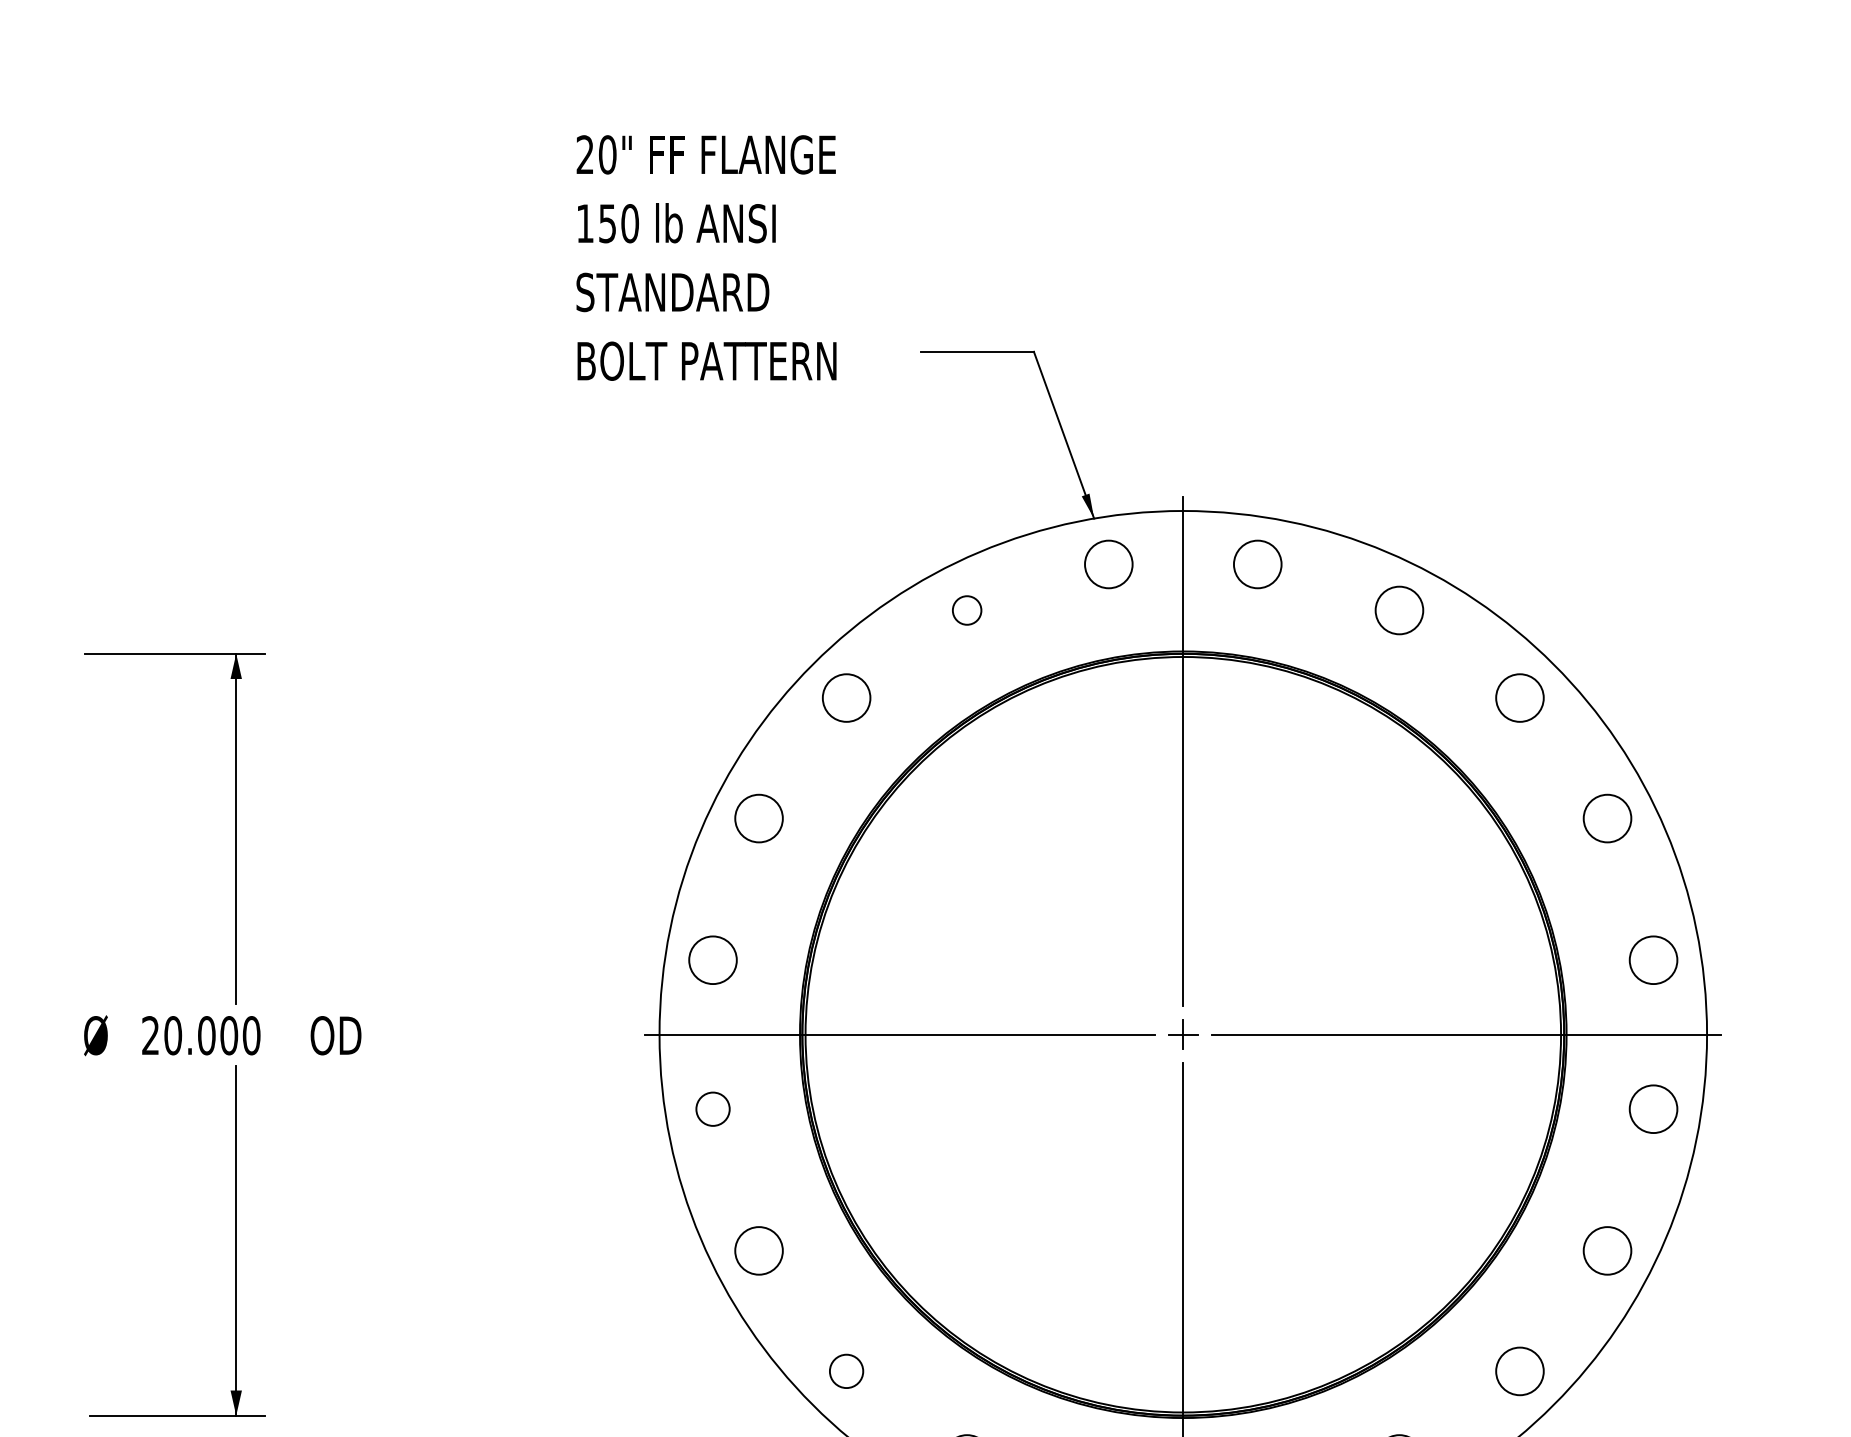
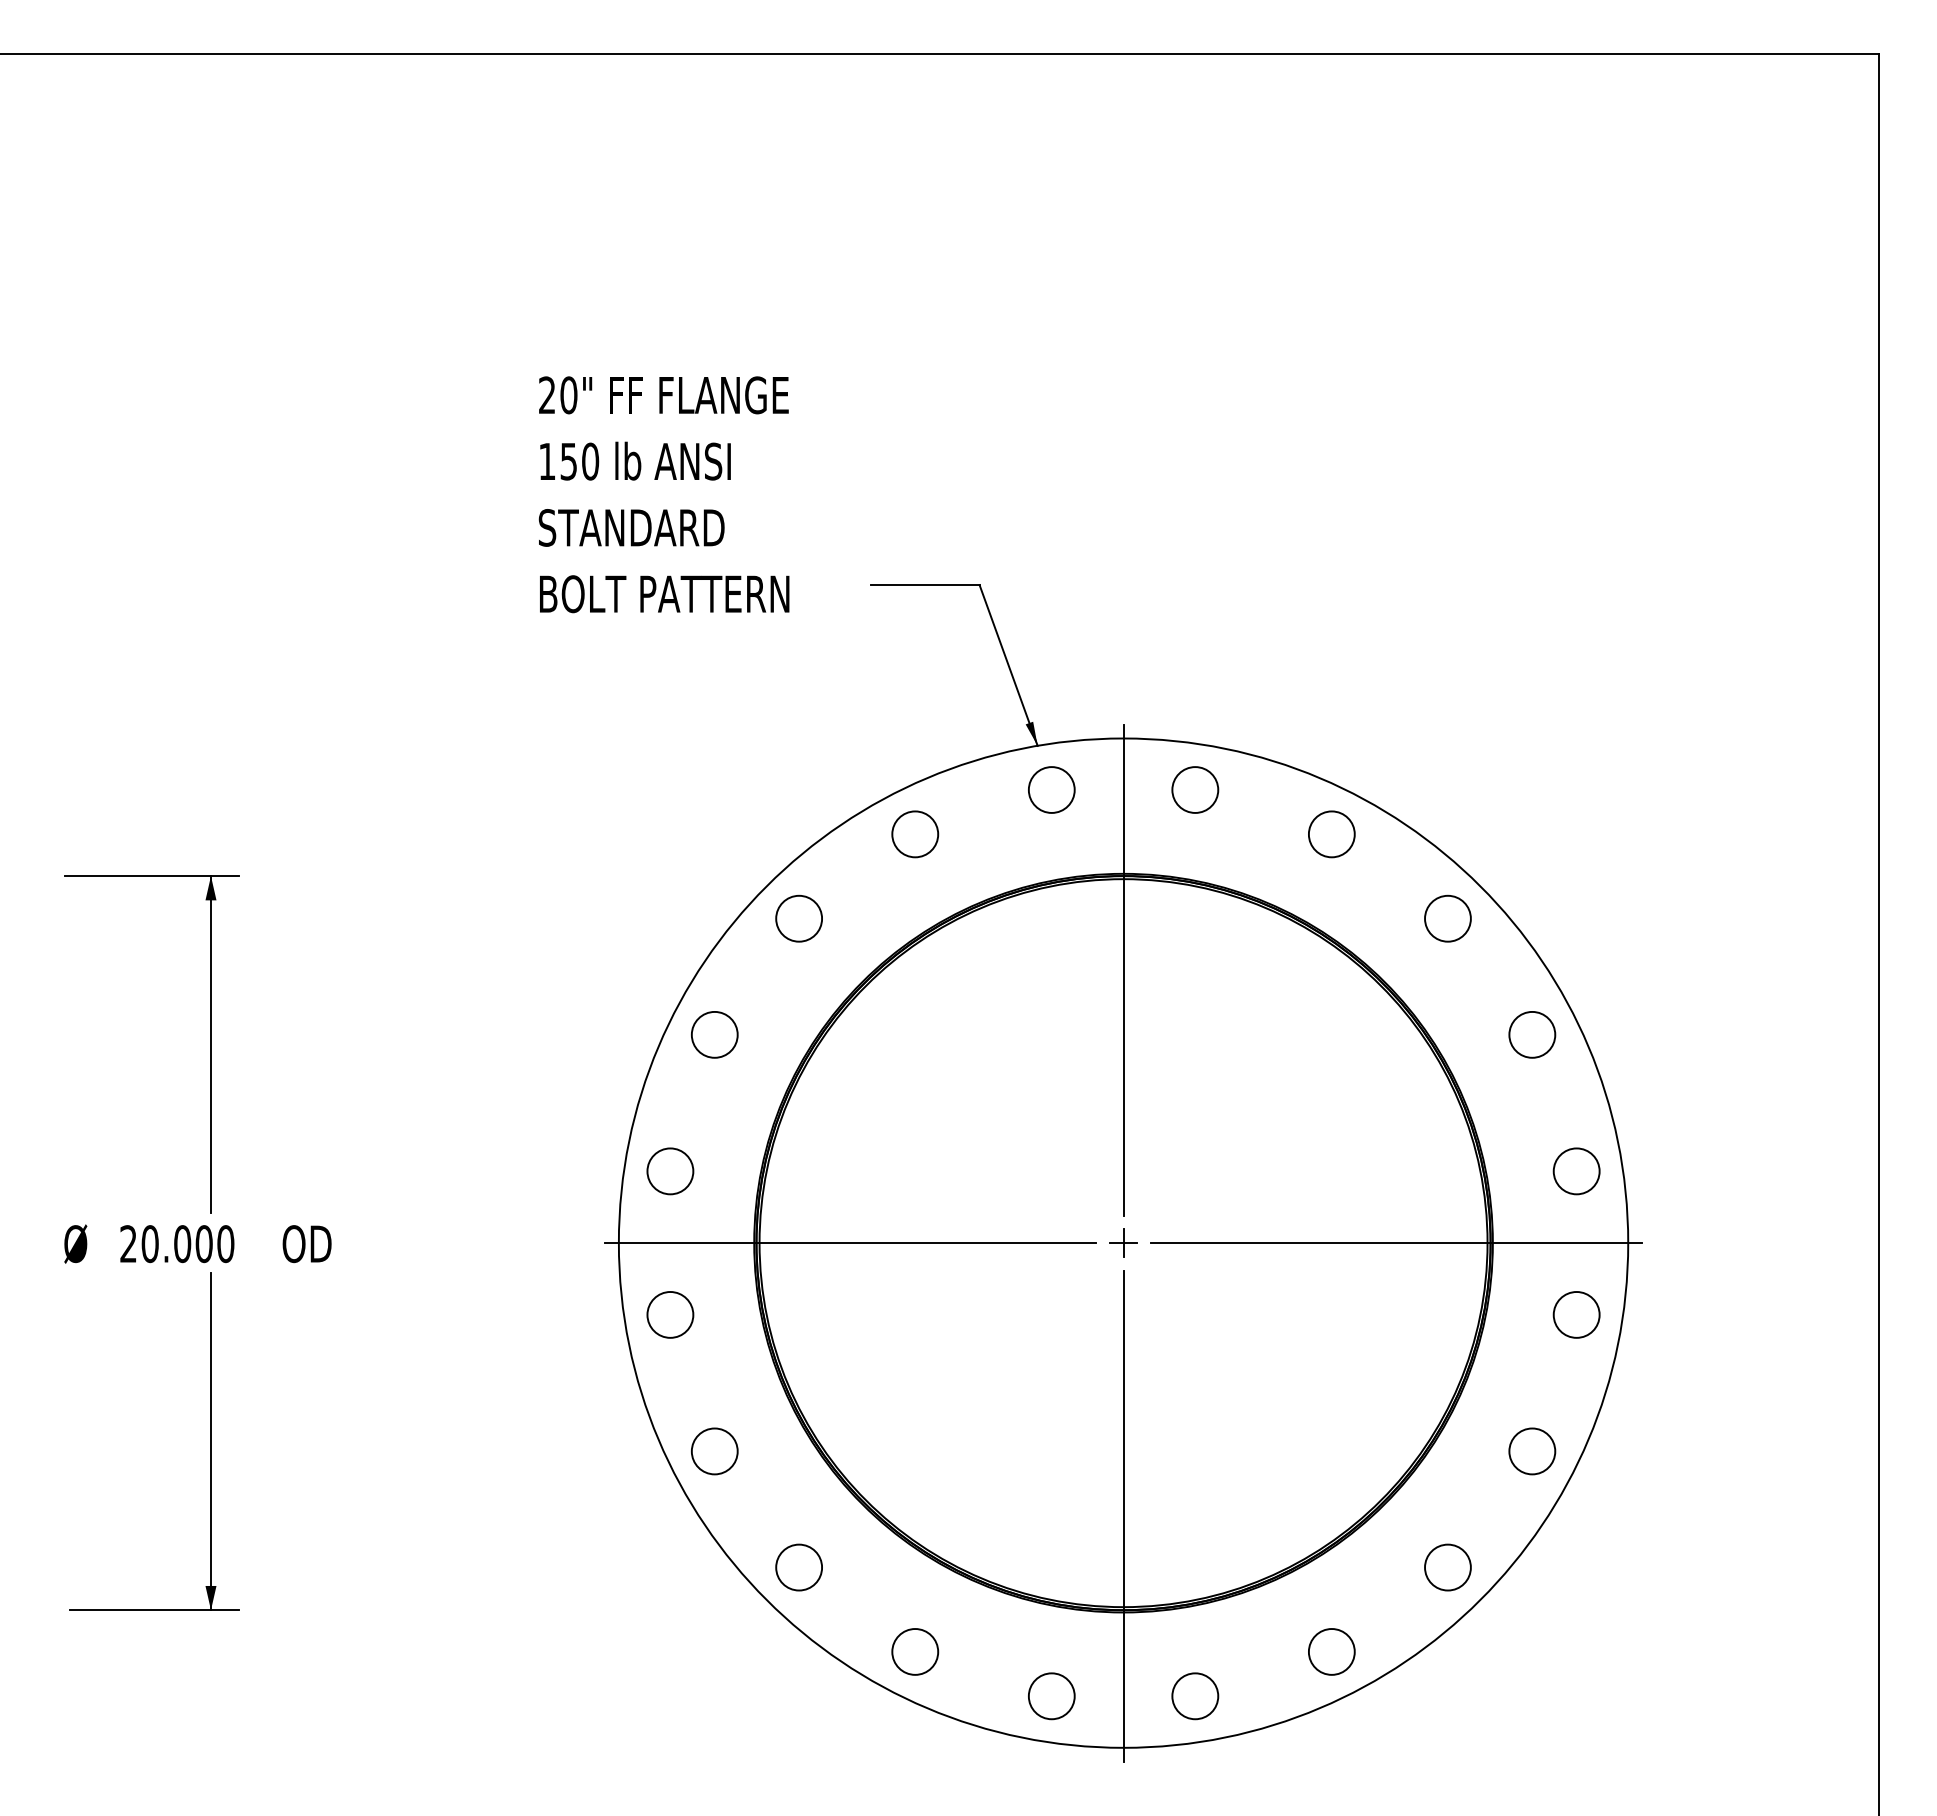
circle: (967, 610) -> (915, 834), size x1.67
circle: (713, 1108) -> (670, 1314), size x1.43
circle: (845, 1371) -> (798, 1567), size x1.43

